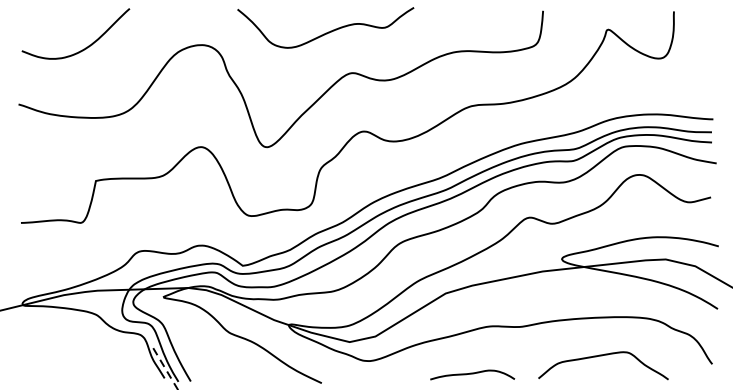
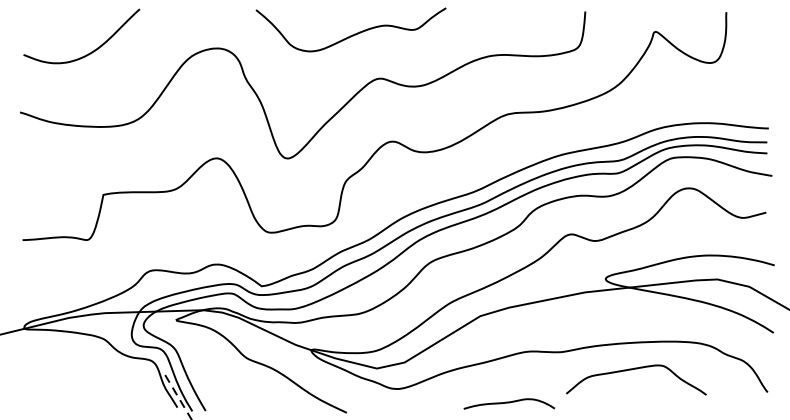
curve: (602, 356) -> (635, 370), moved

